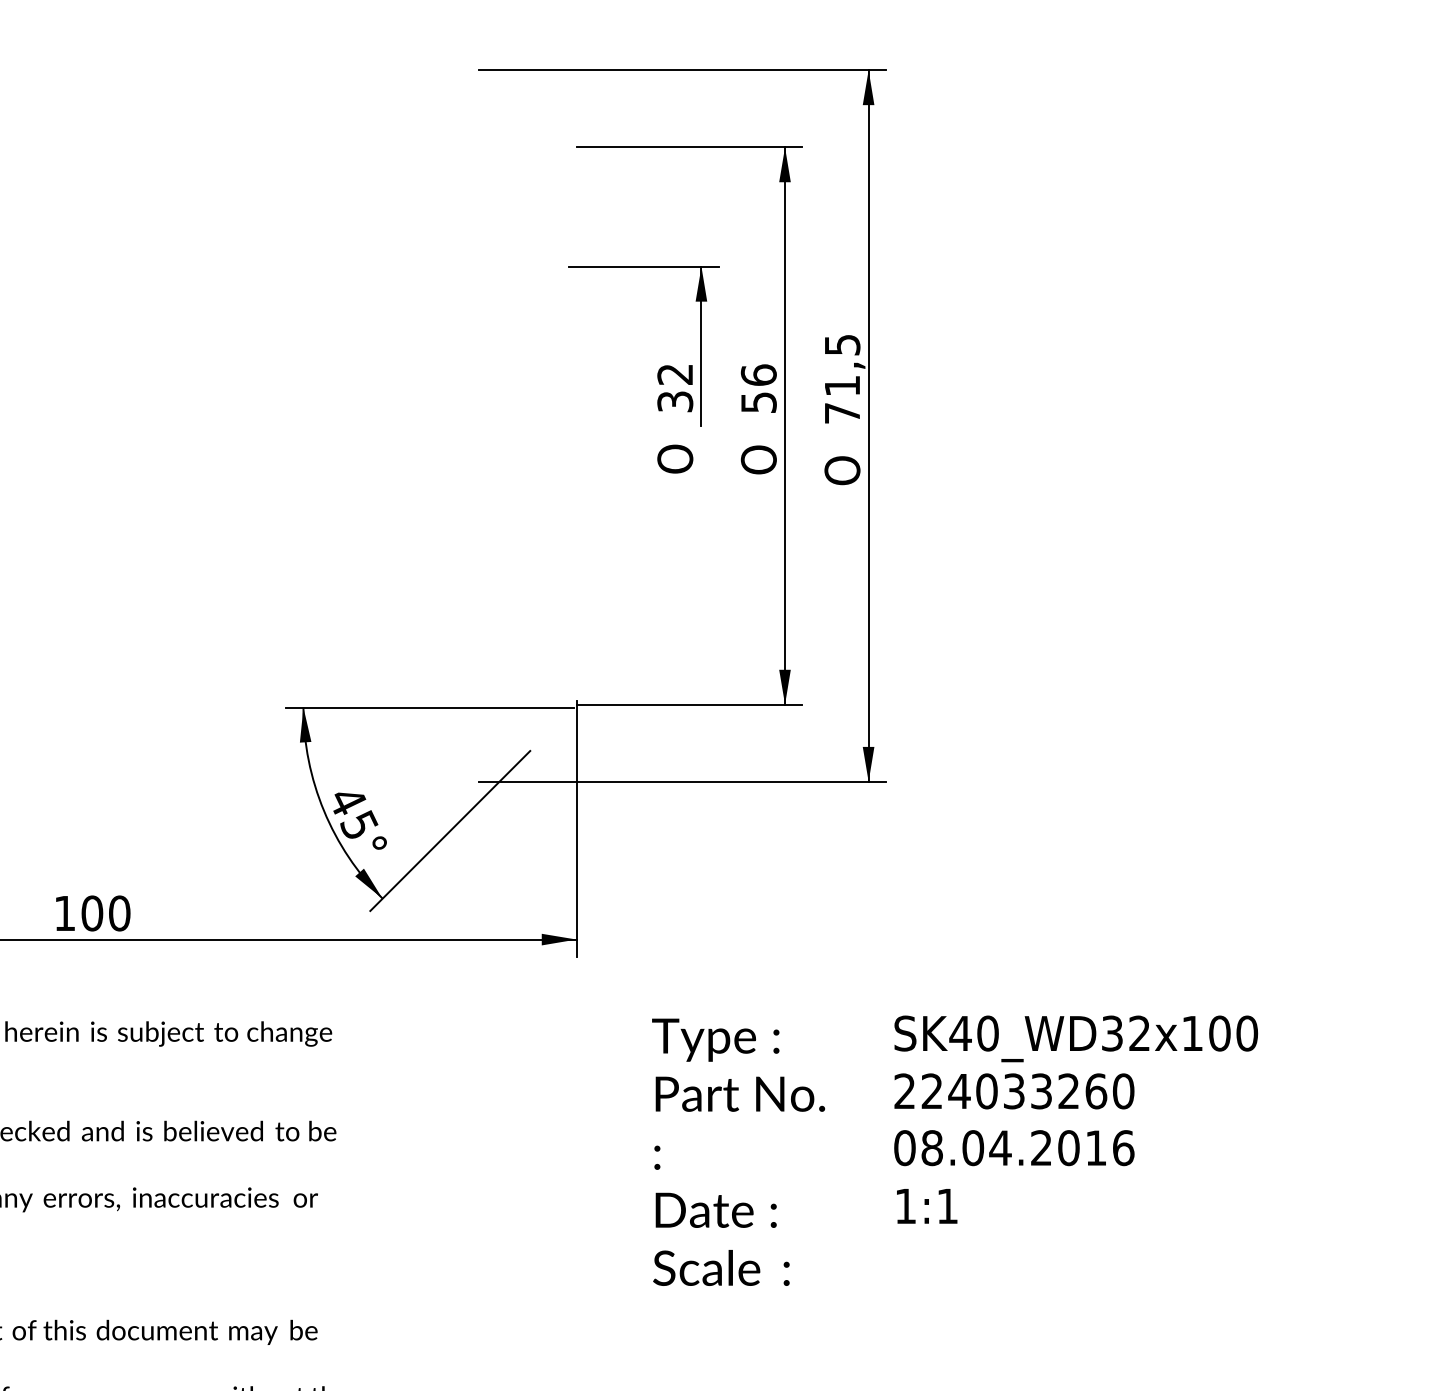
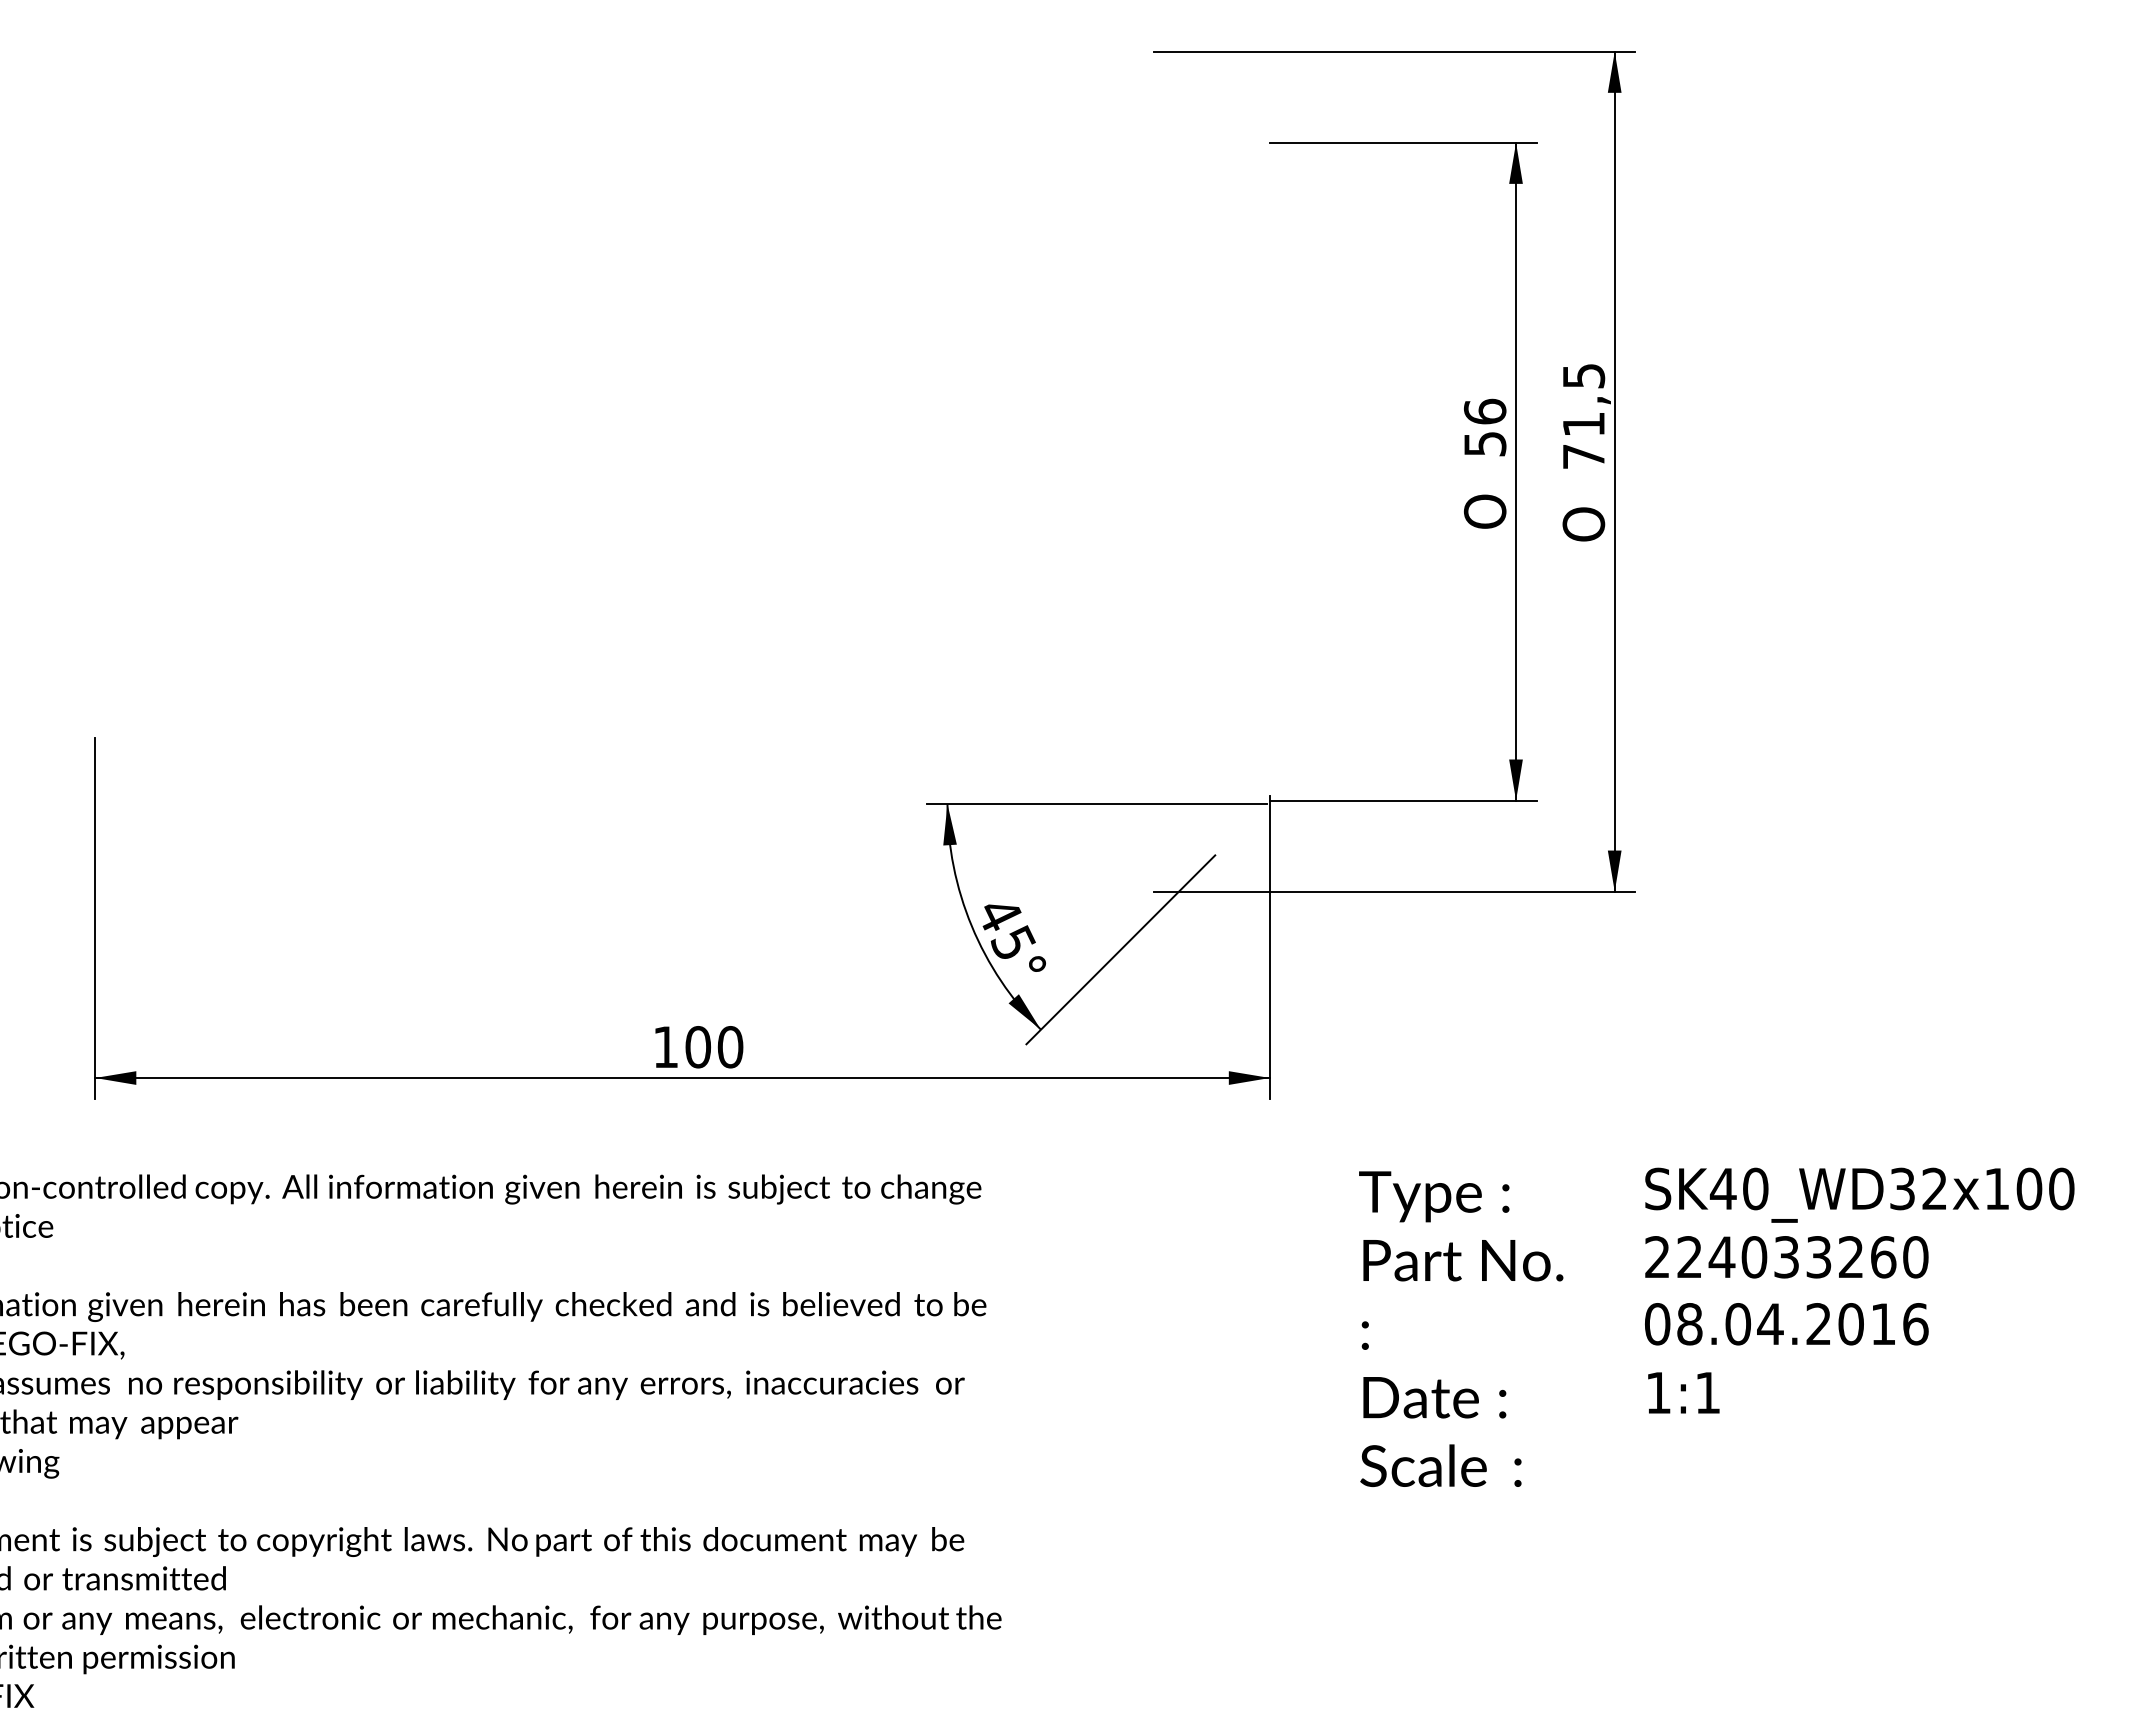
part: (657, 372) -> (1365, 408), removed

